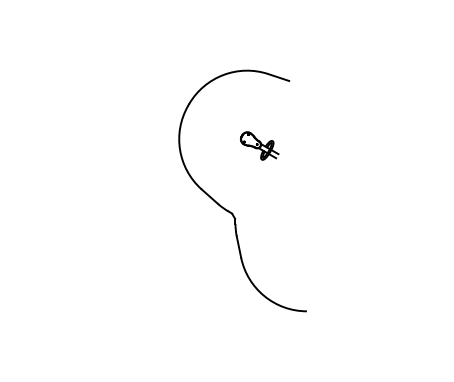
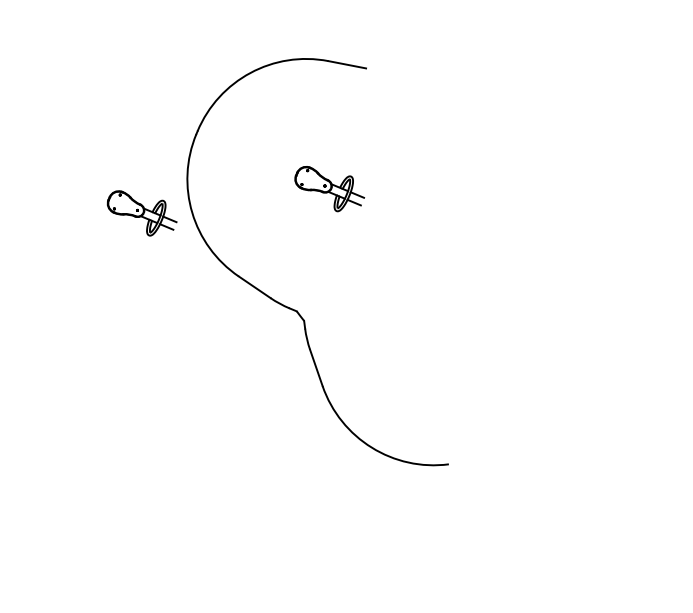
part: (151, 145) -> (141, 211), added

